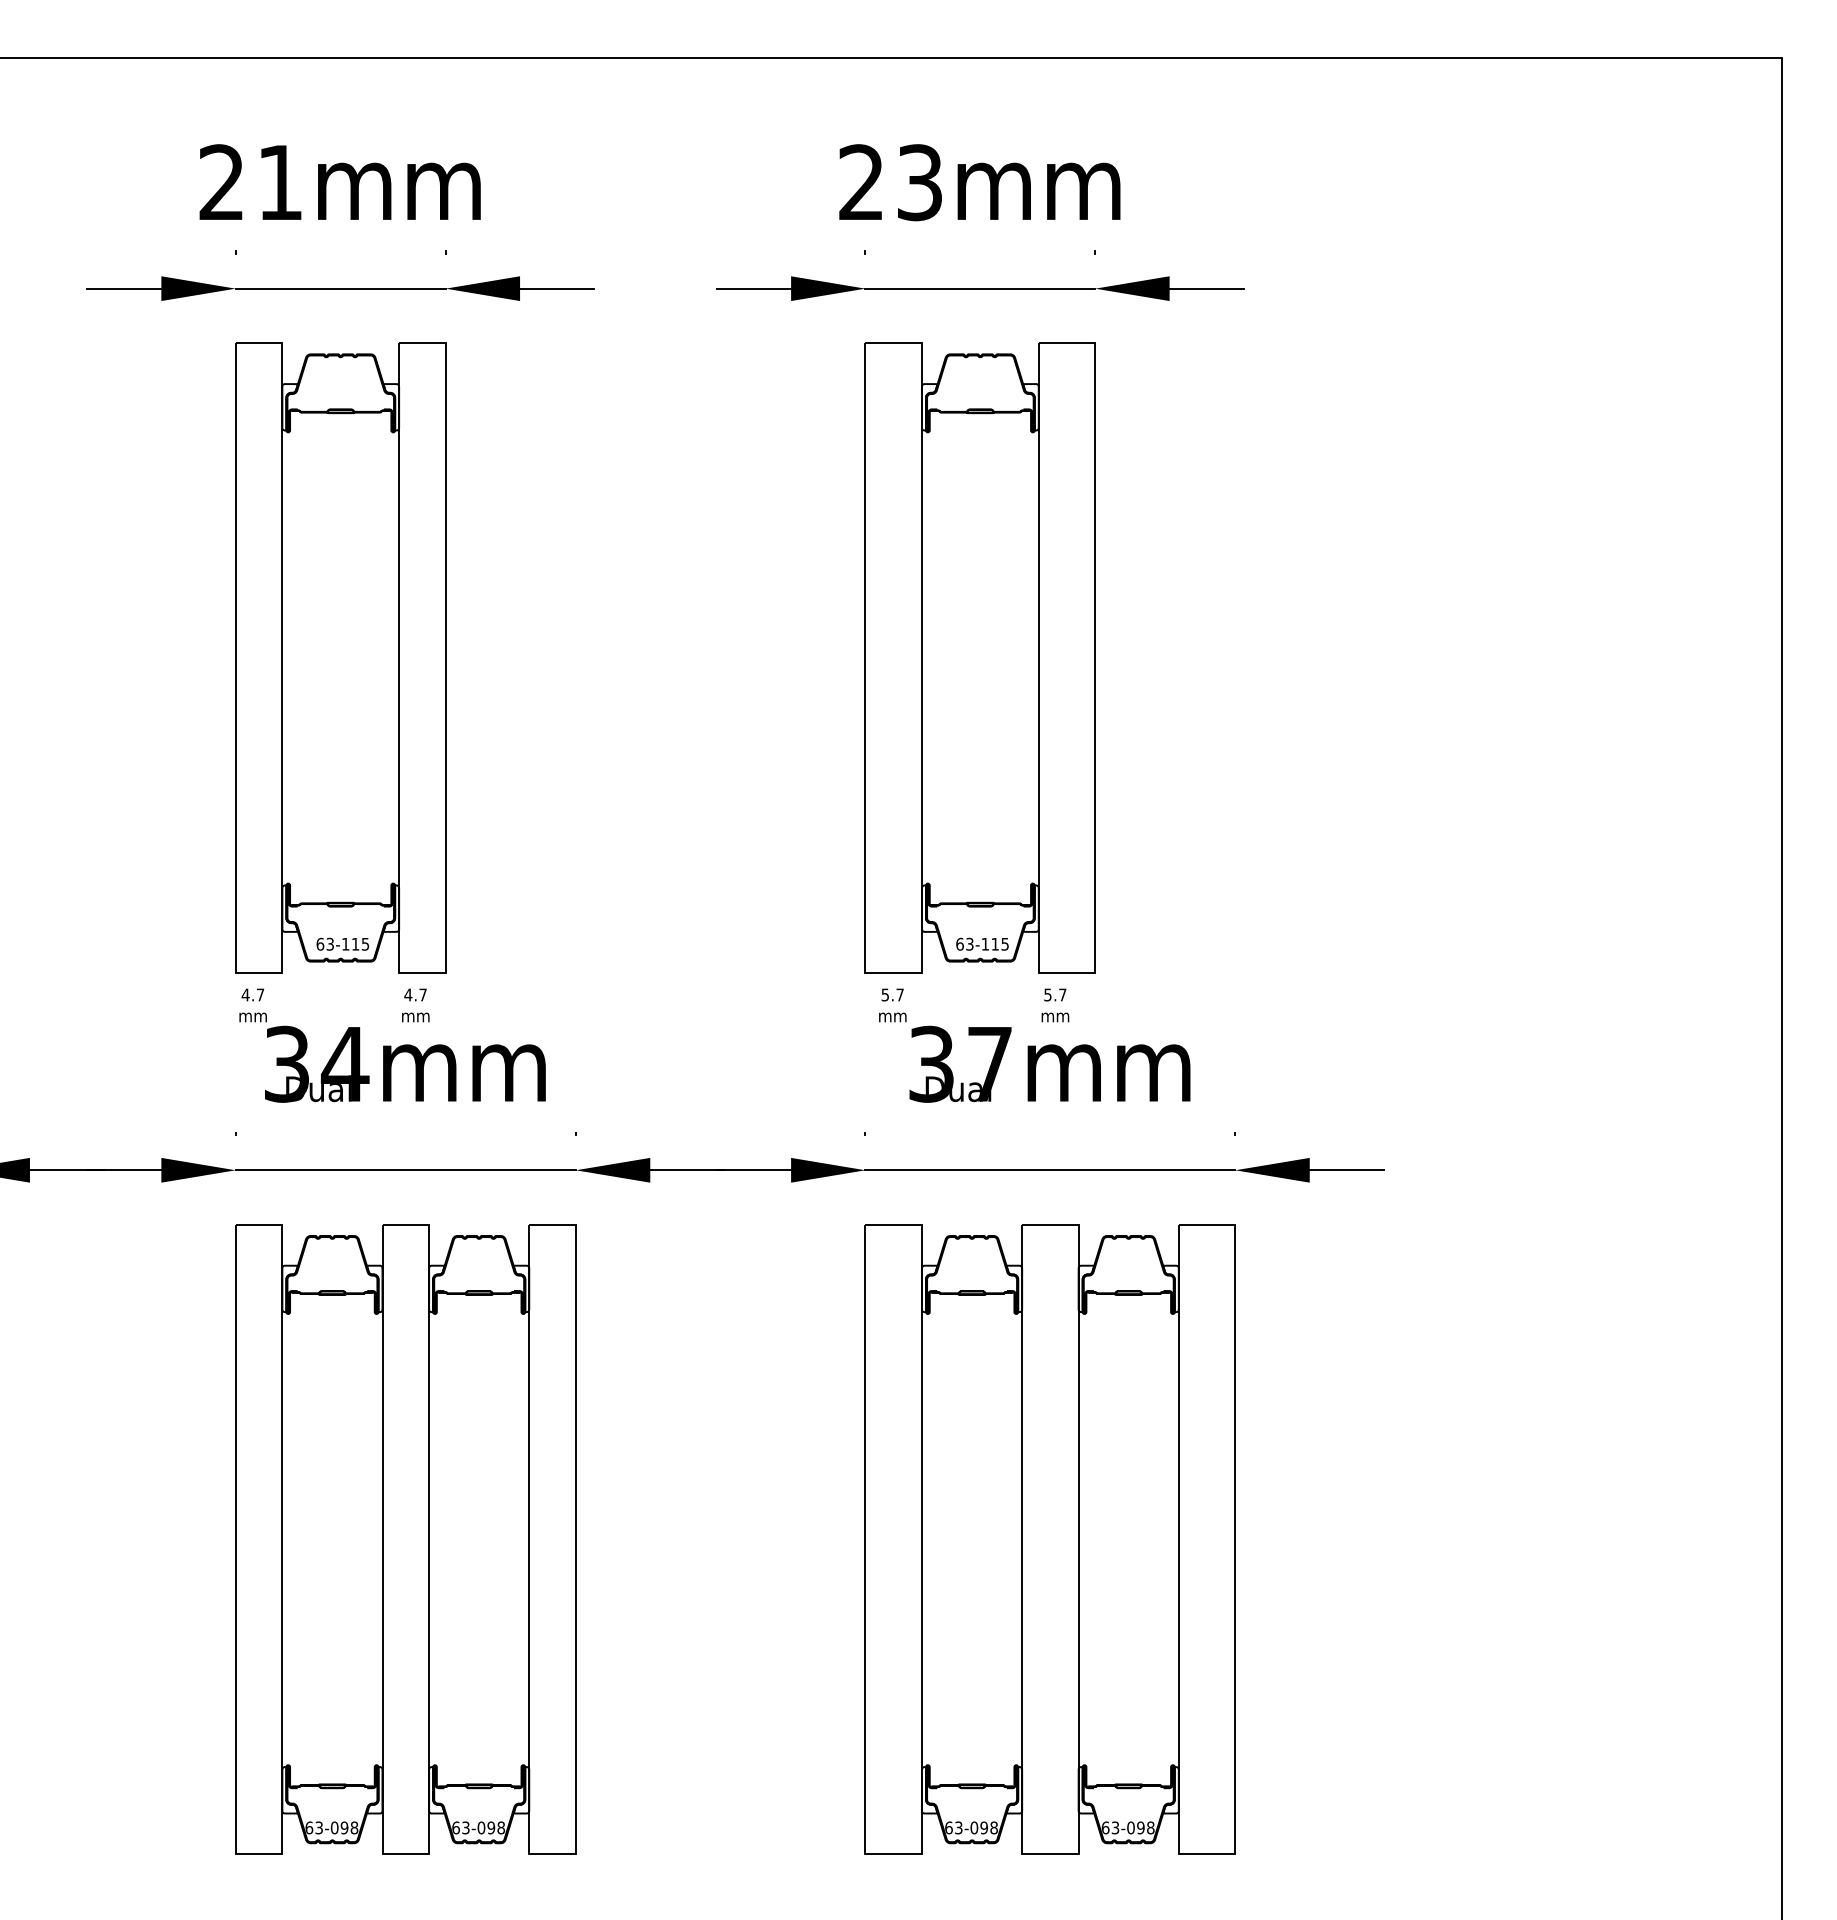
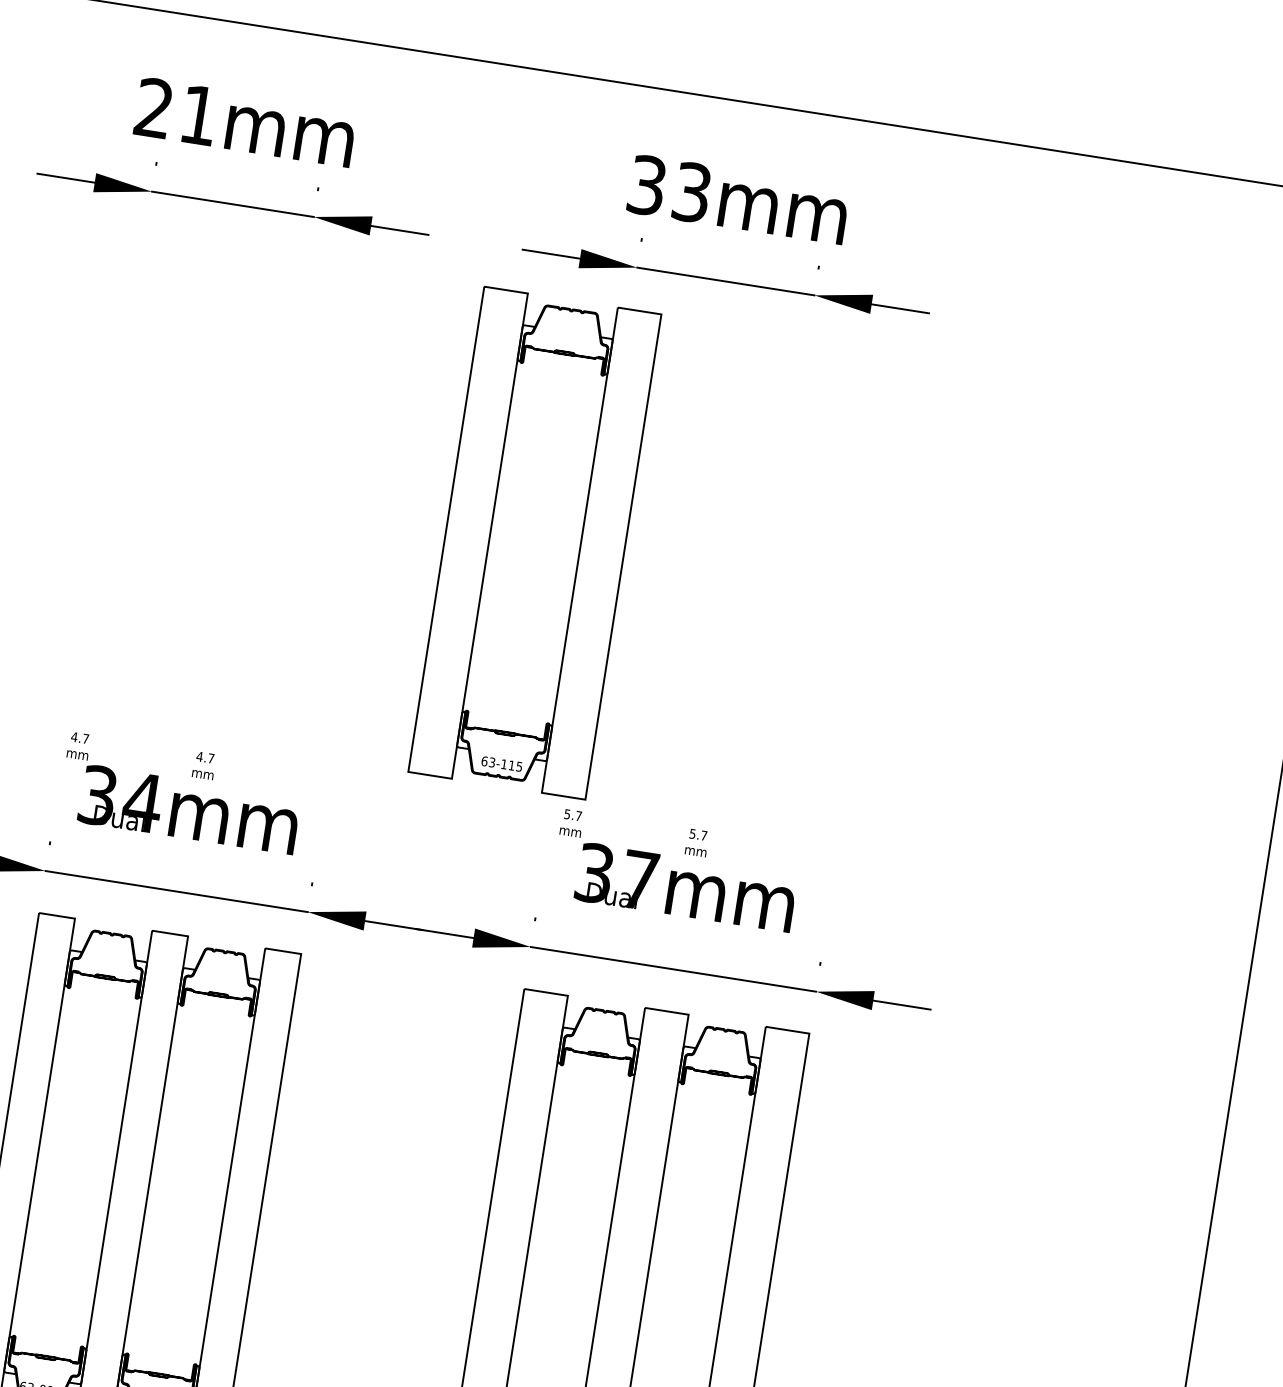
text: (861, 182) -> (647, 185), 23mm -> 33mm
part: (340, 657) -> (188, 488), removed
part: (979, 657) -> (534, 542), moved

